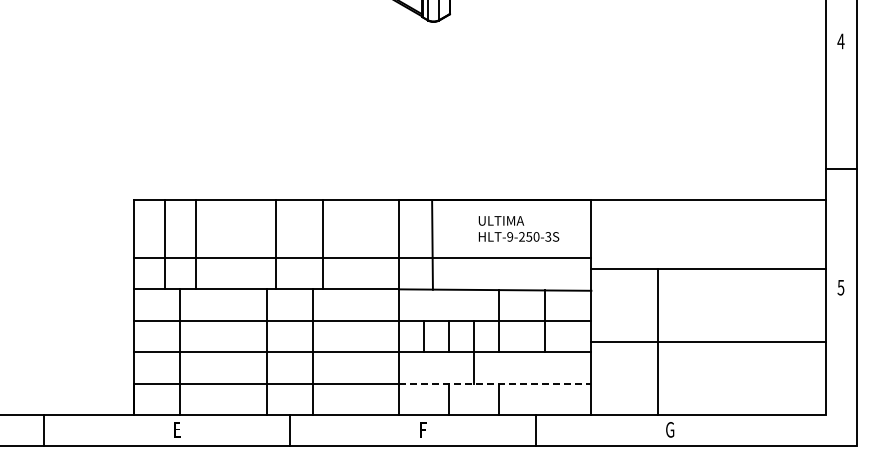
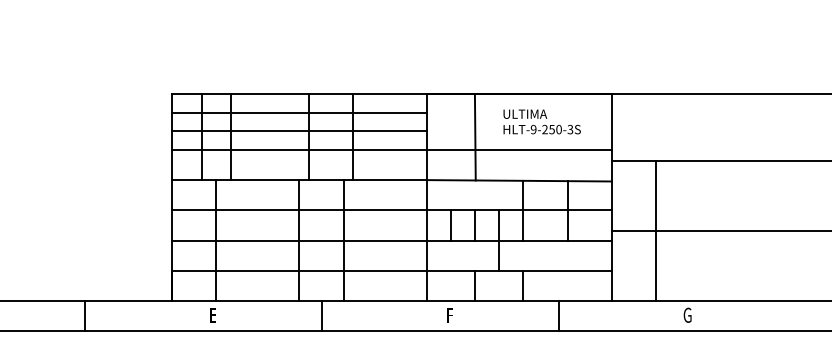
line: (266, 219) -> (299, 112), added
line: (266, 238) -> (299, 131), added
line: (432, 244) -> (475, 136), moved
line: (657, 342) -> (656, 231), moved
line: (495, 383) -> (519, 270), dashed -> solid

